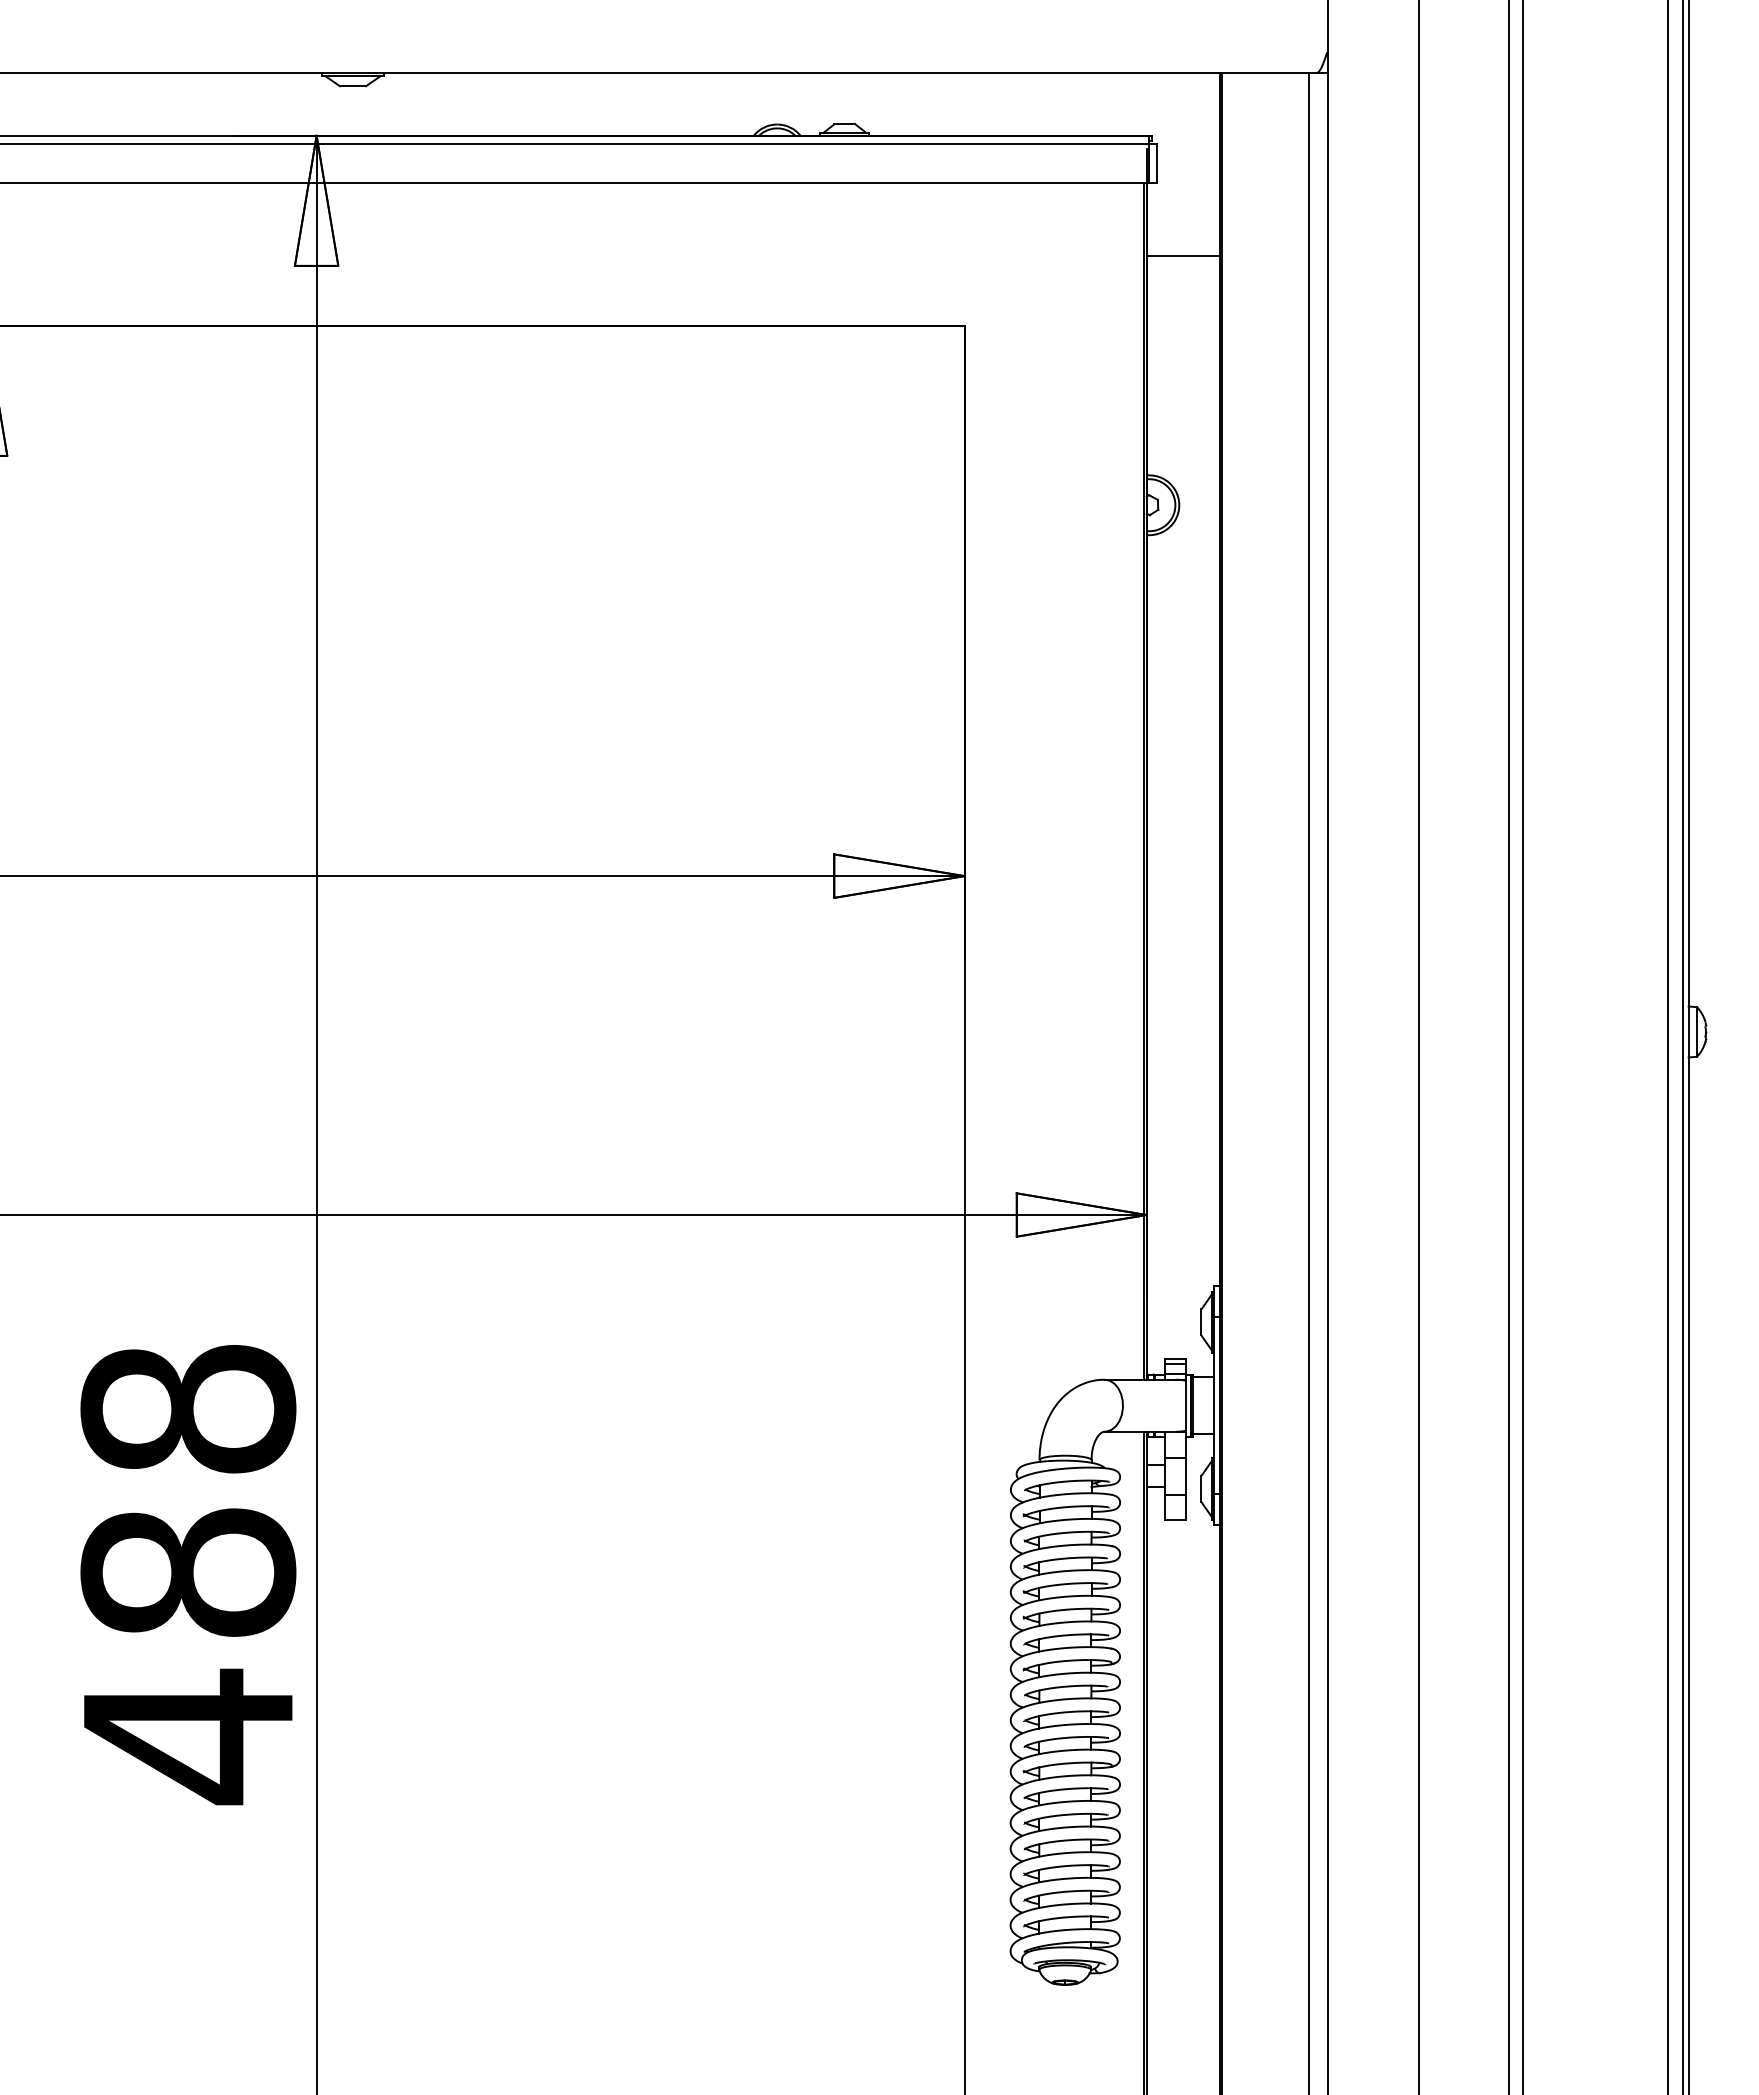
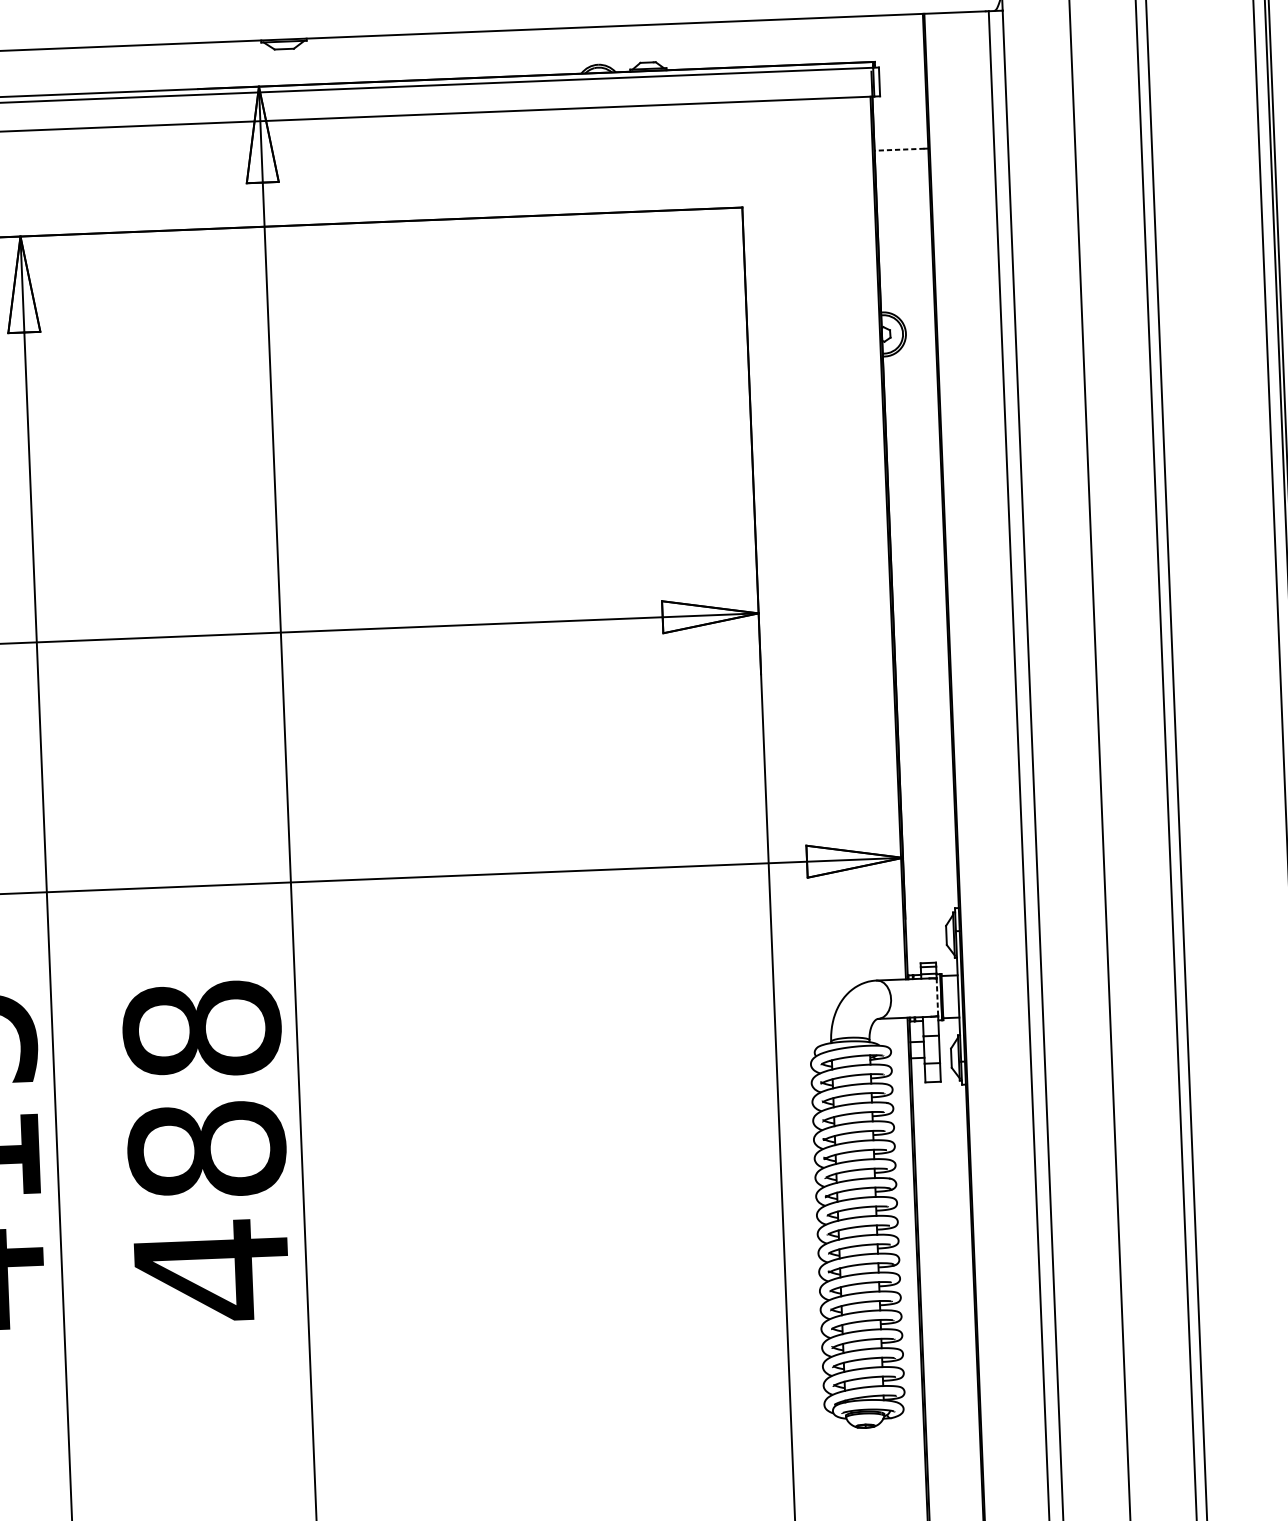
line: (1180, 255) -> (899, 149), solid -> dashed
line: (1185, 1405) -> (937, 997), solid -> dashed

